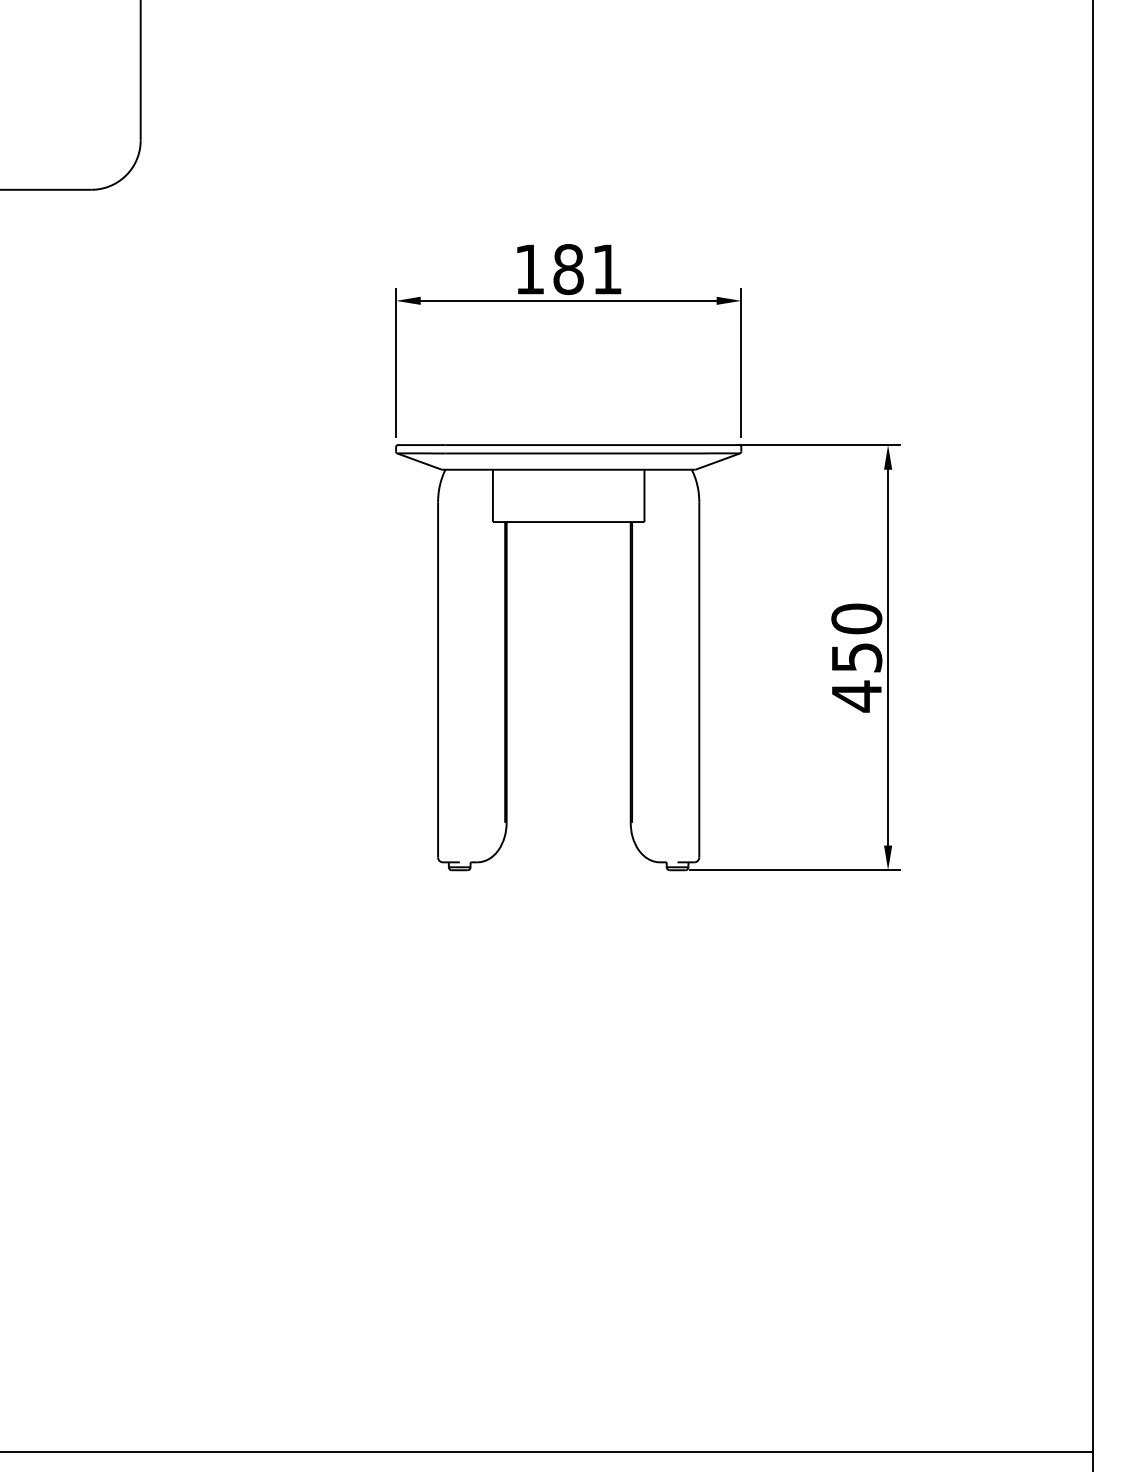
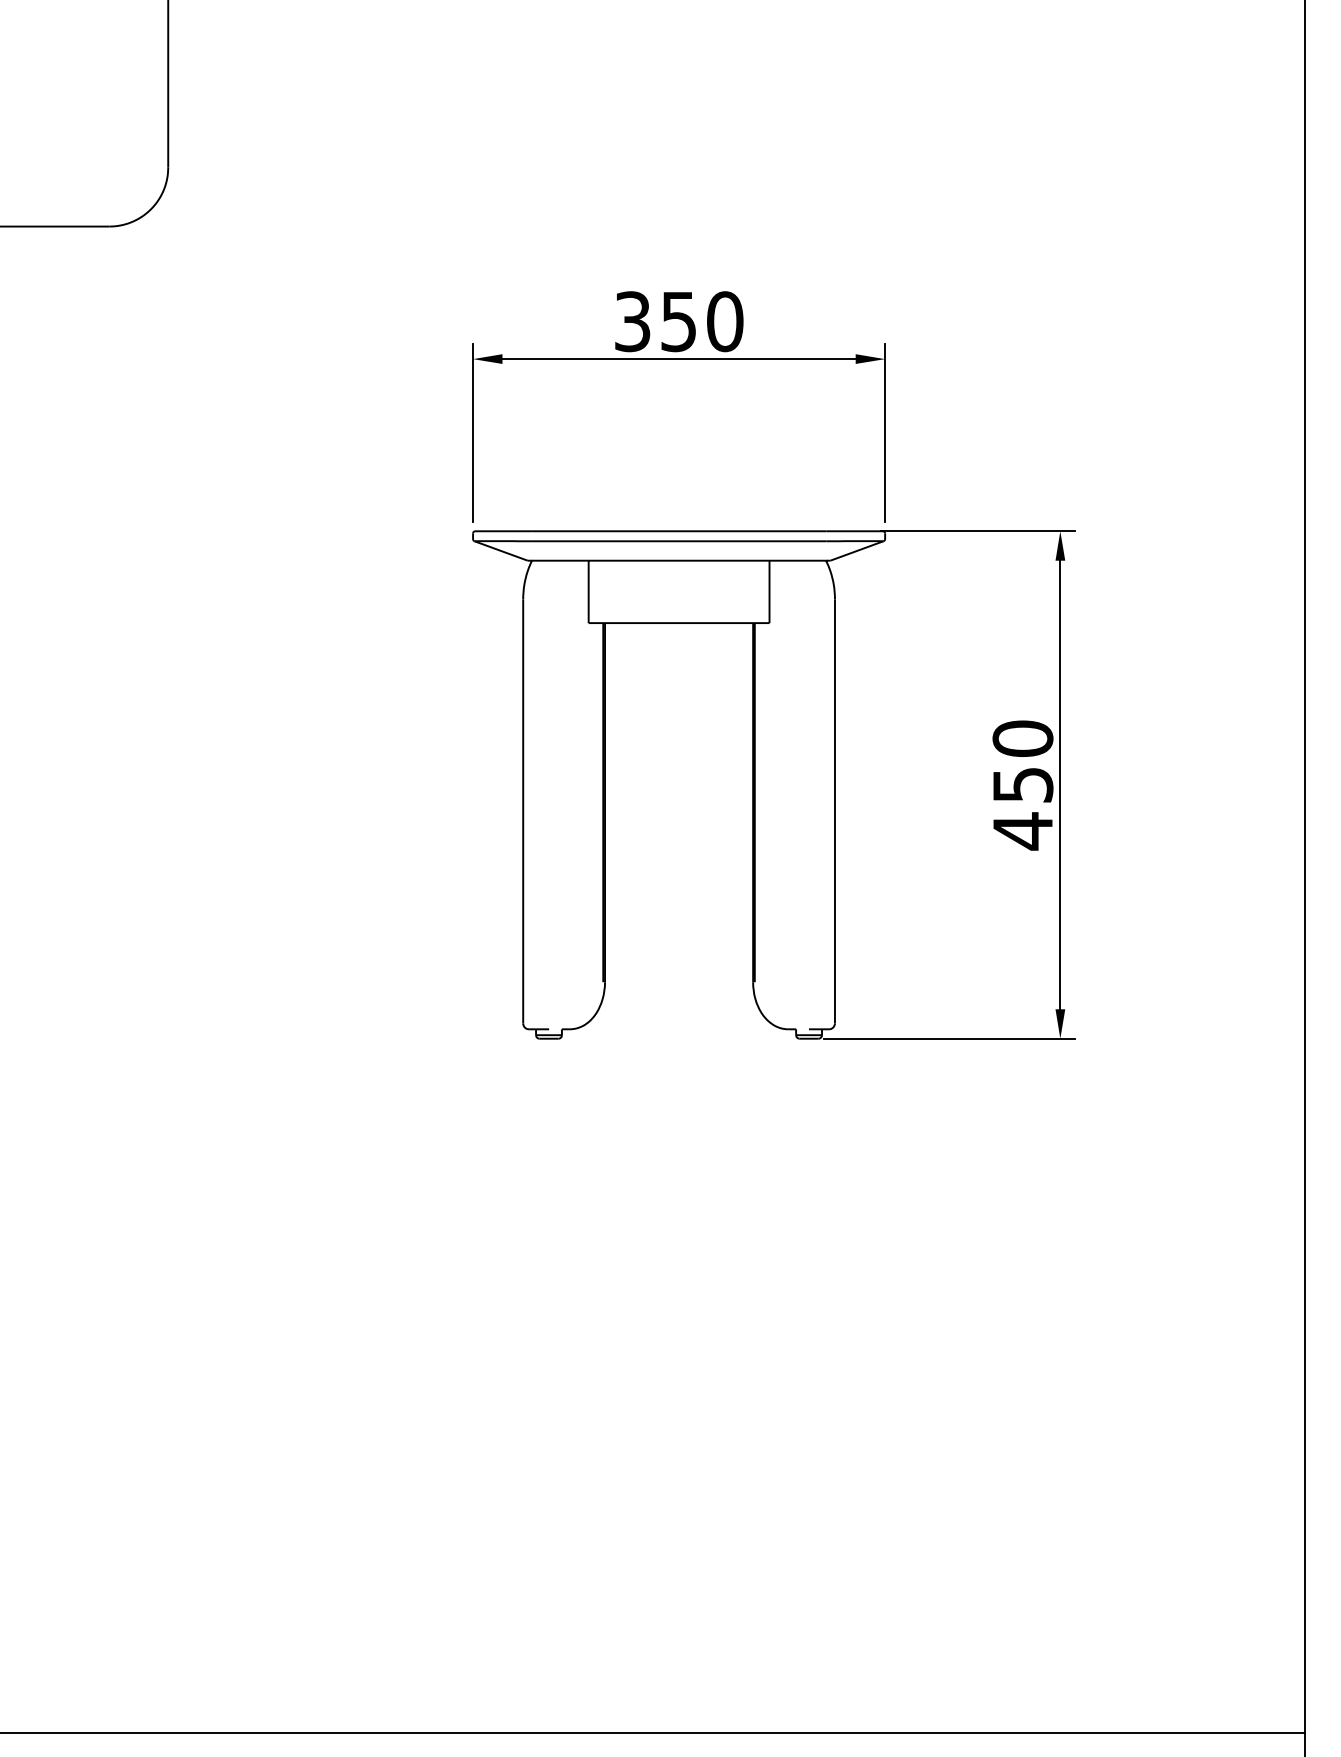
text: (569, 269) -> (679, 321), 181 -> 350

